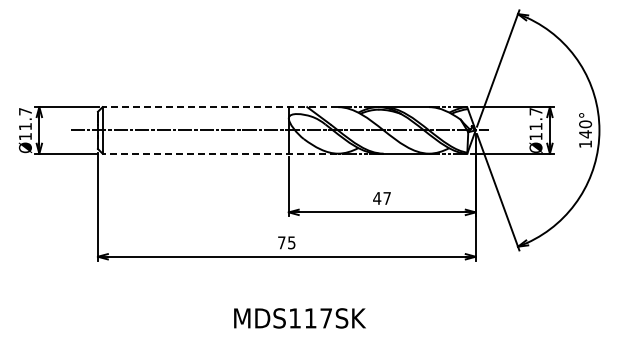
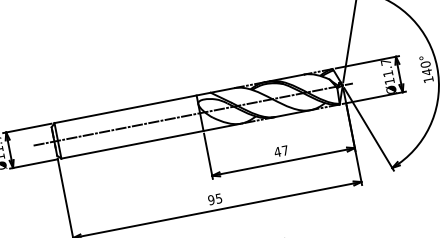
line: (220, 107) -> (144, 105), dashed -> solid
line: (219, 153) -> (150, 141), dashed -> solid
text: (281, 242) -> (211, 199), 75 -> 95

